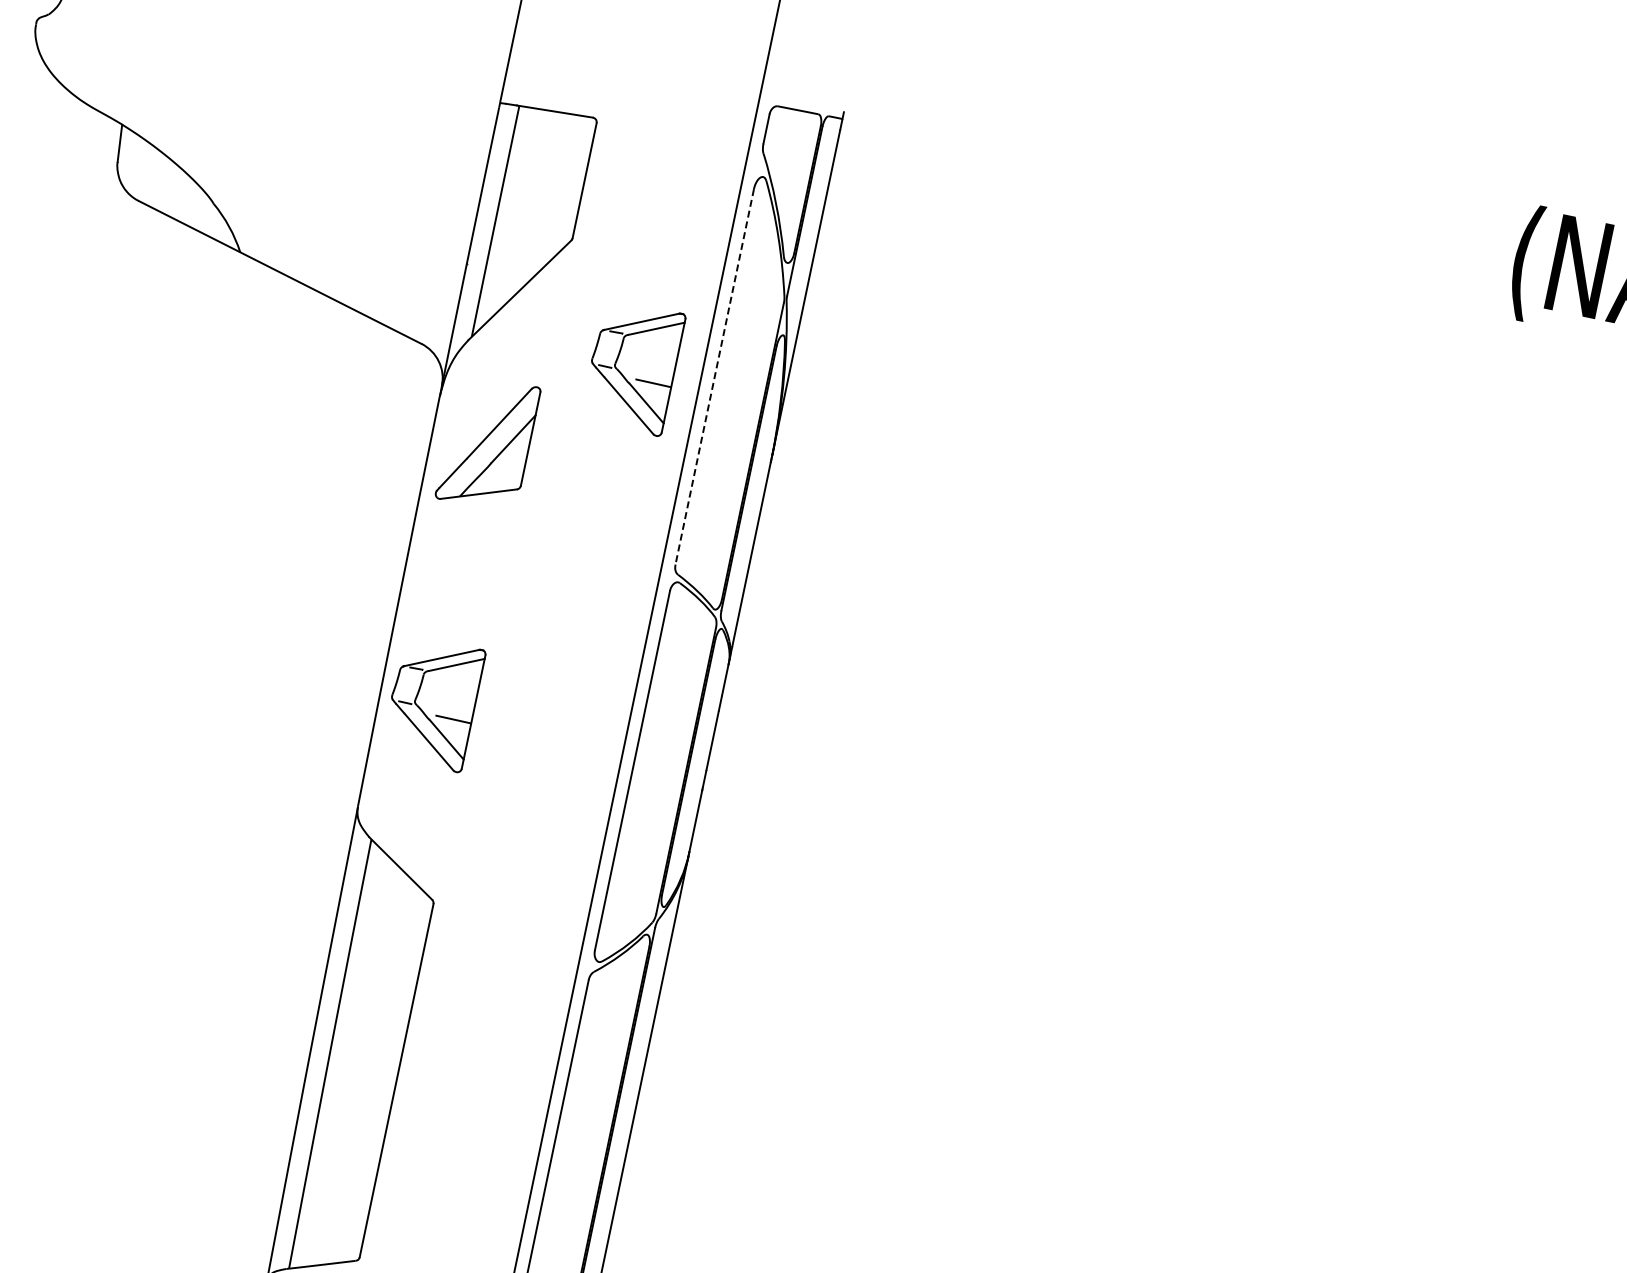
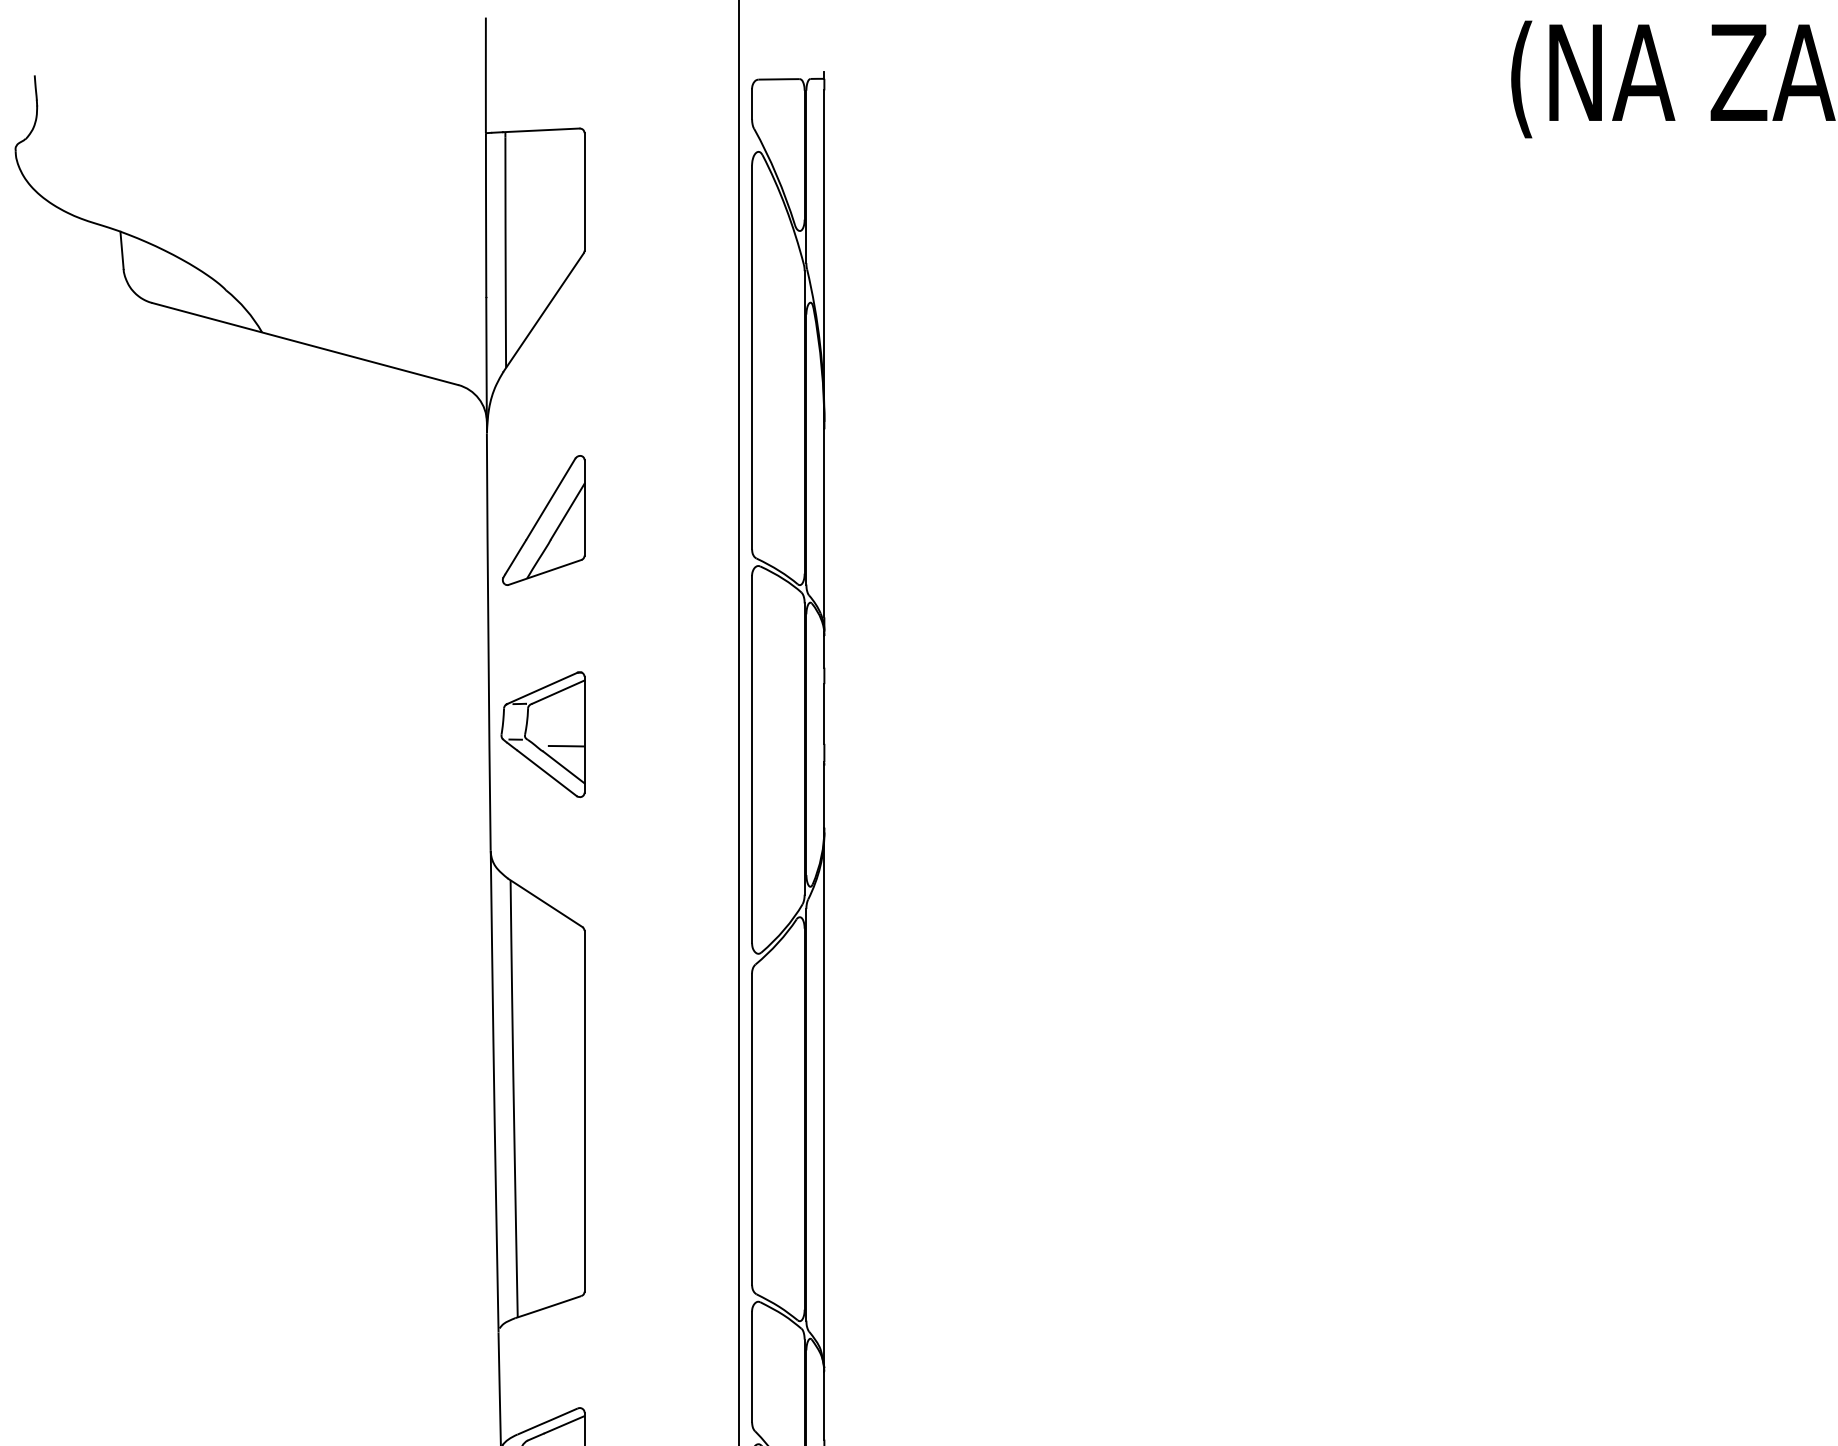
part: (632, 366) -> (669, 364), removed
line: (715, 377) -> (752, 357), dashed -> solid
part: (487, 443) -> (543, 520), moved

